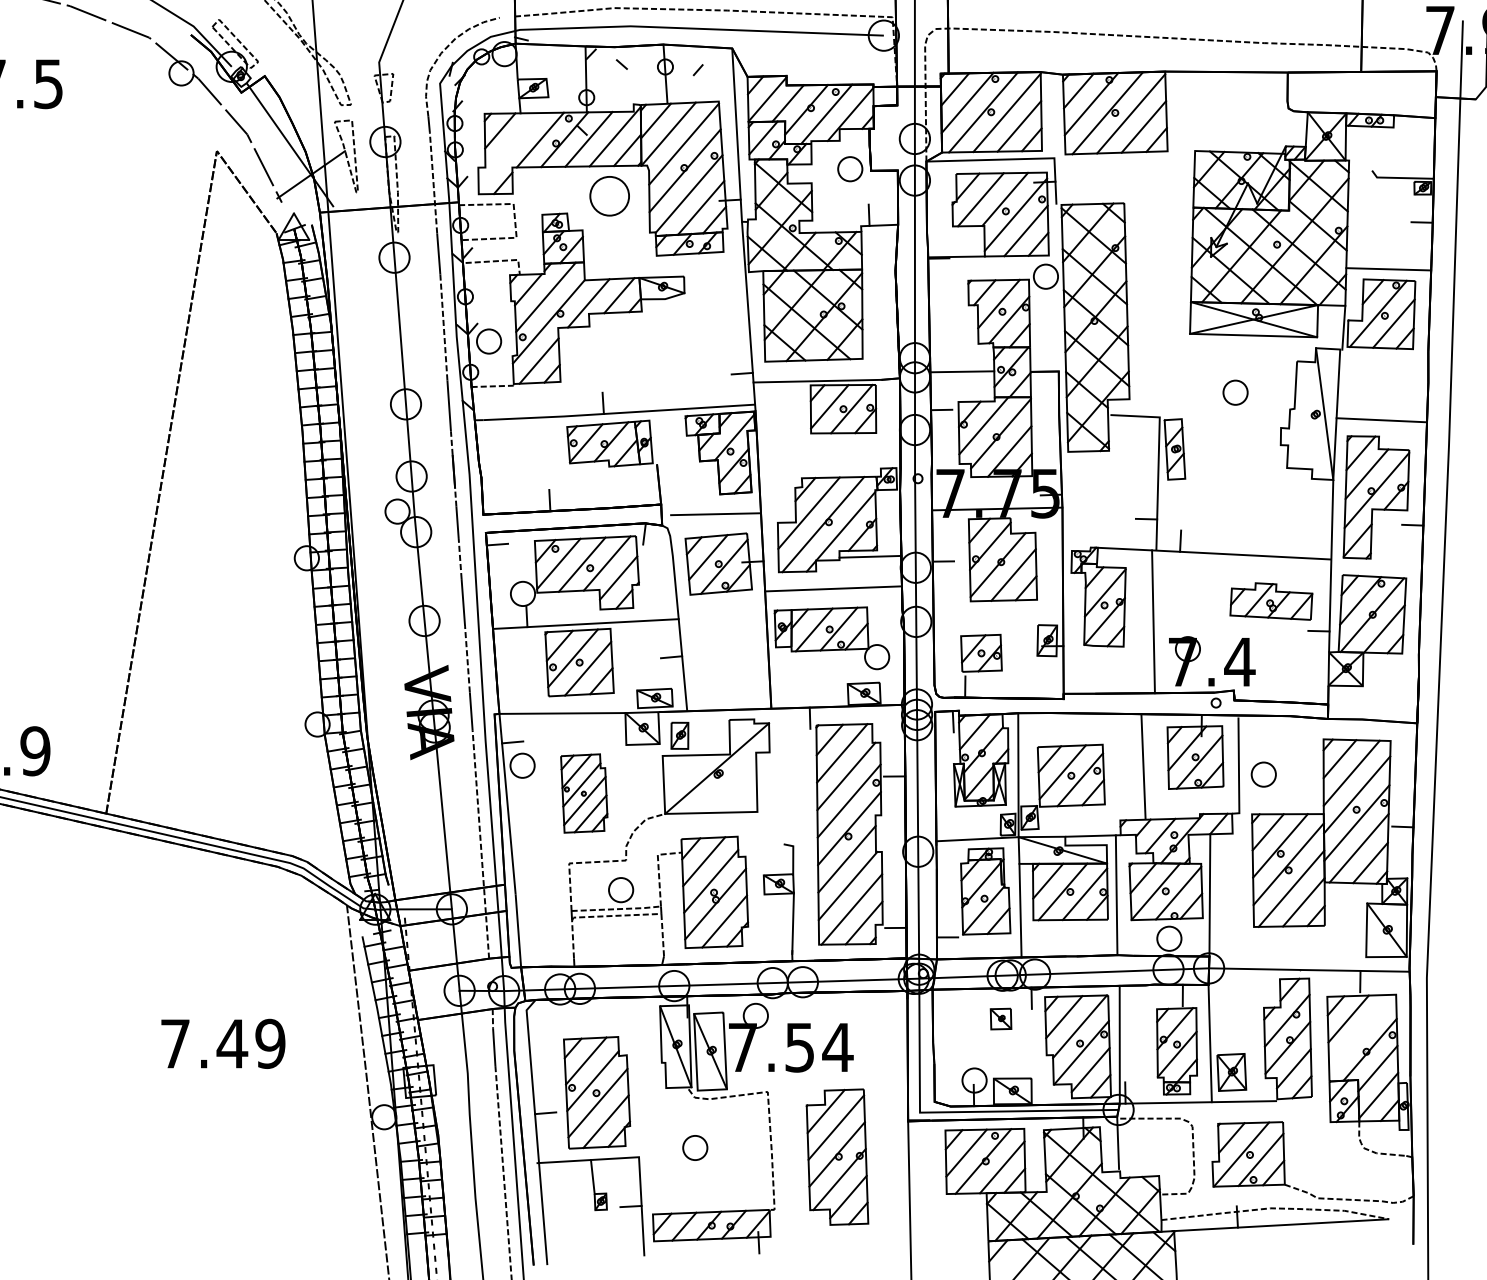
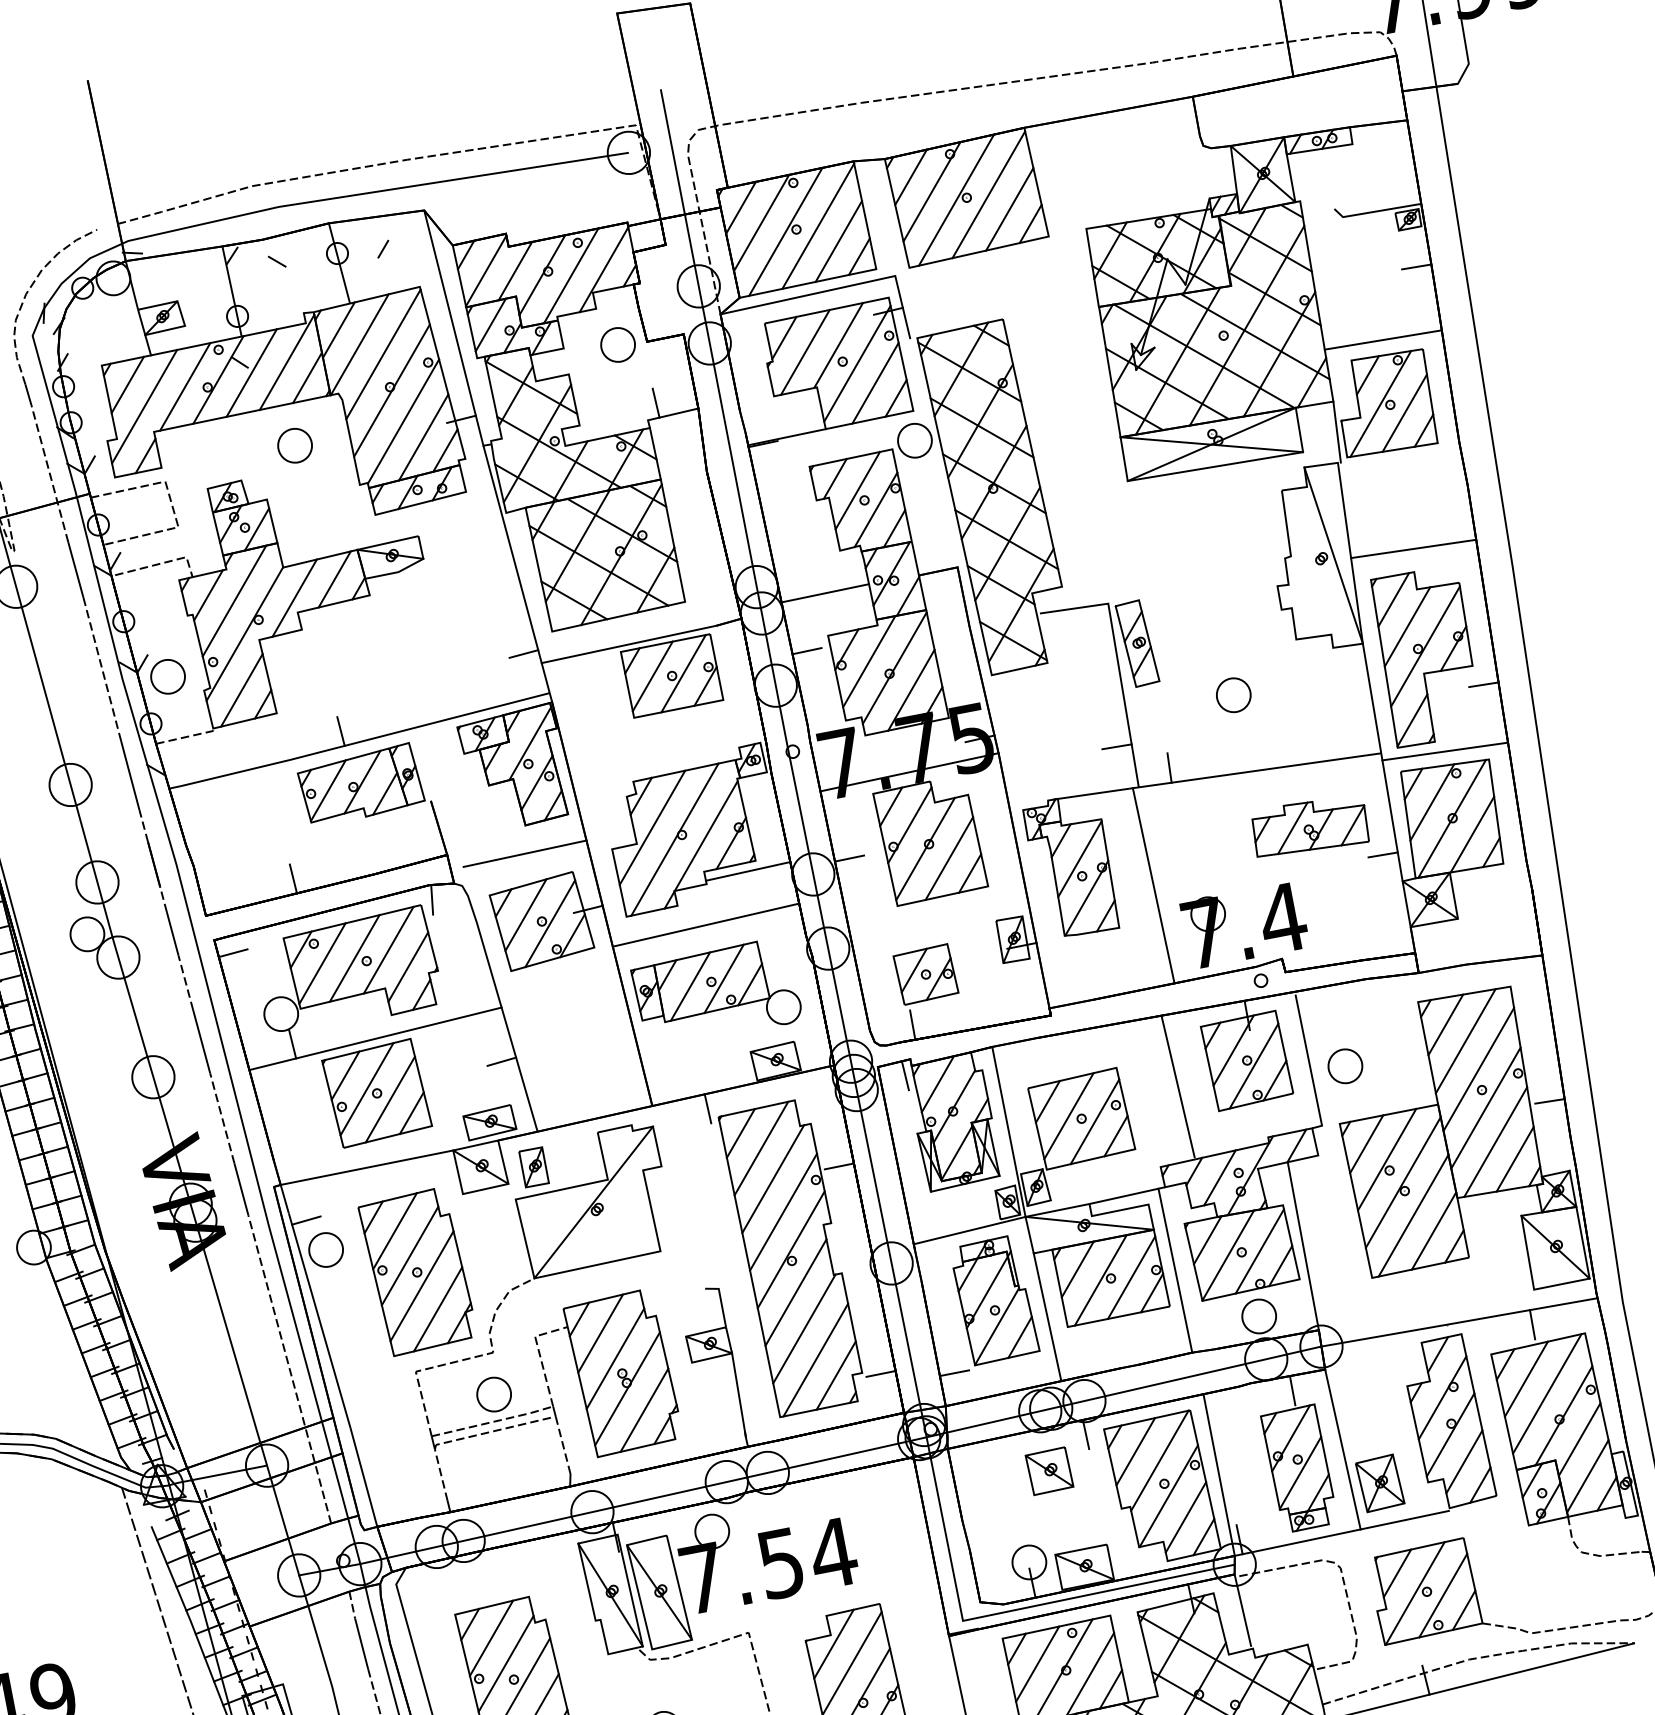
line: (508, 148) -> (143, 406), added
part: (609, 196) -> (294, 445), size x0.62
part: (1235, 392) -> (1233, 694), moved
line: (1376, 566) -> (1445, 750), added
part: (584, 793) -> (418, 1271), size x1.43
part: (1000, 1018) -> (1048, 1470), size x1.43
line: (1361, 1031) -> (1547, 1392), added

